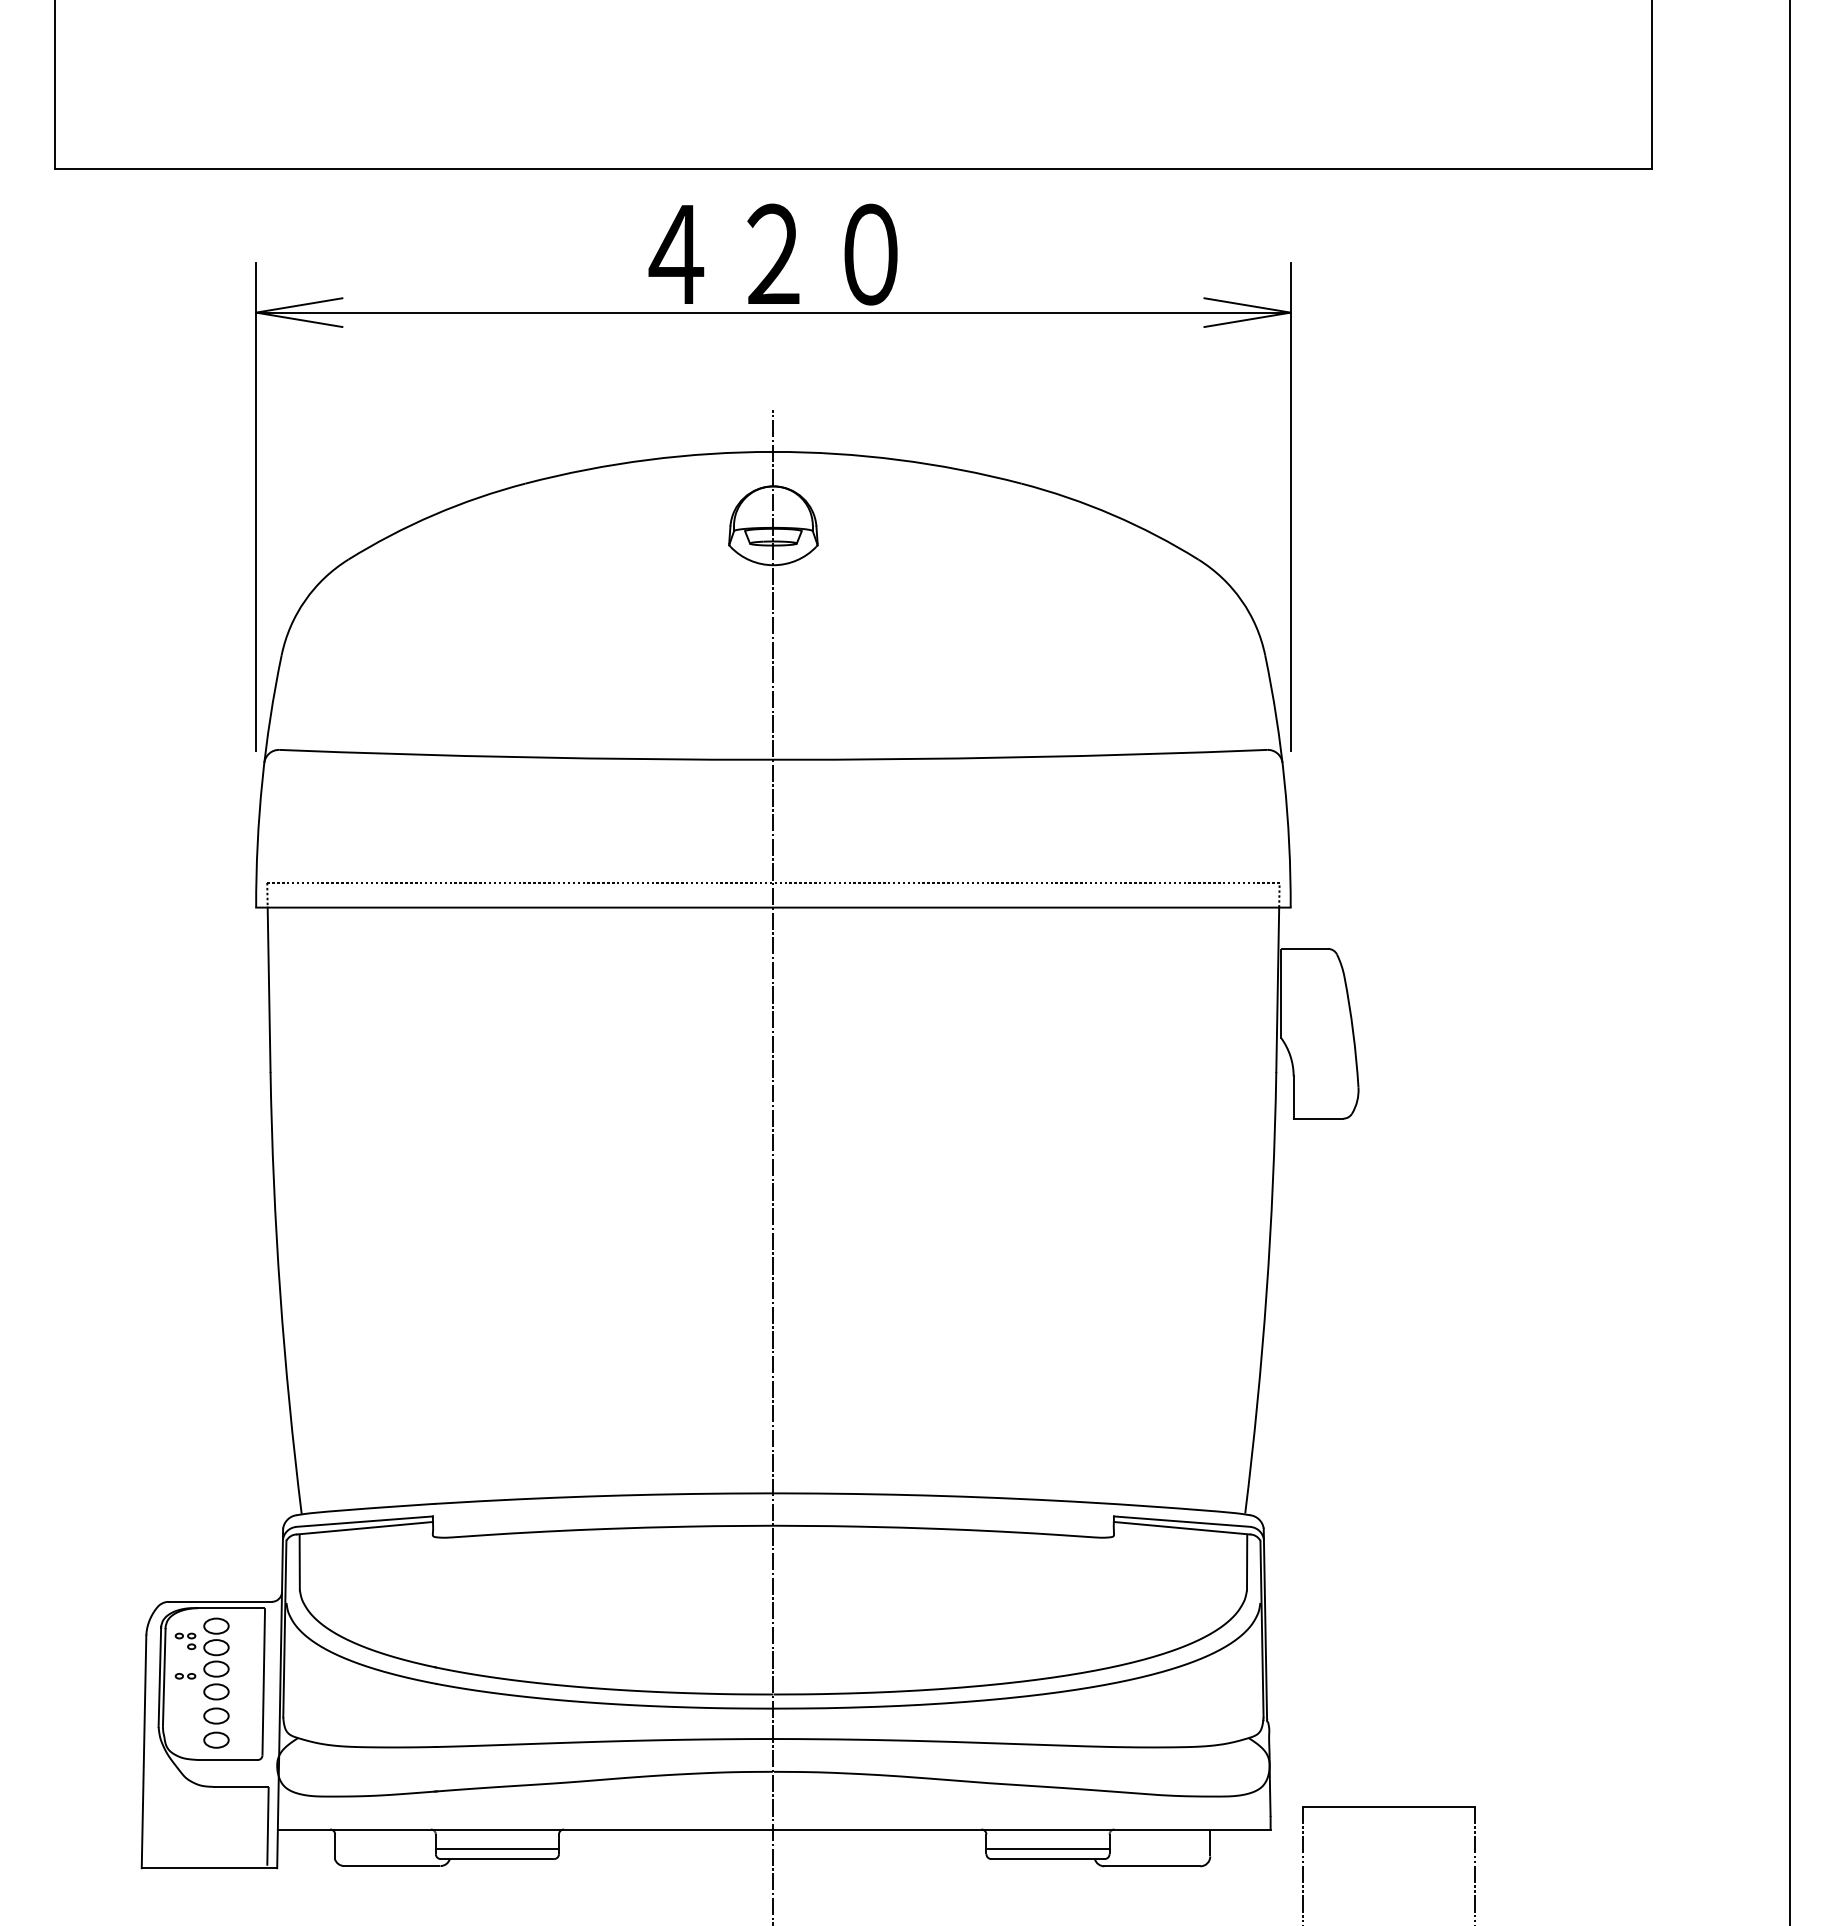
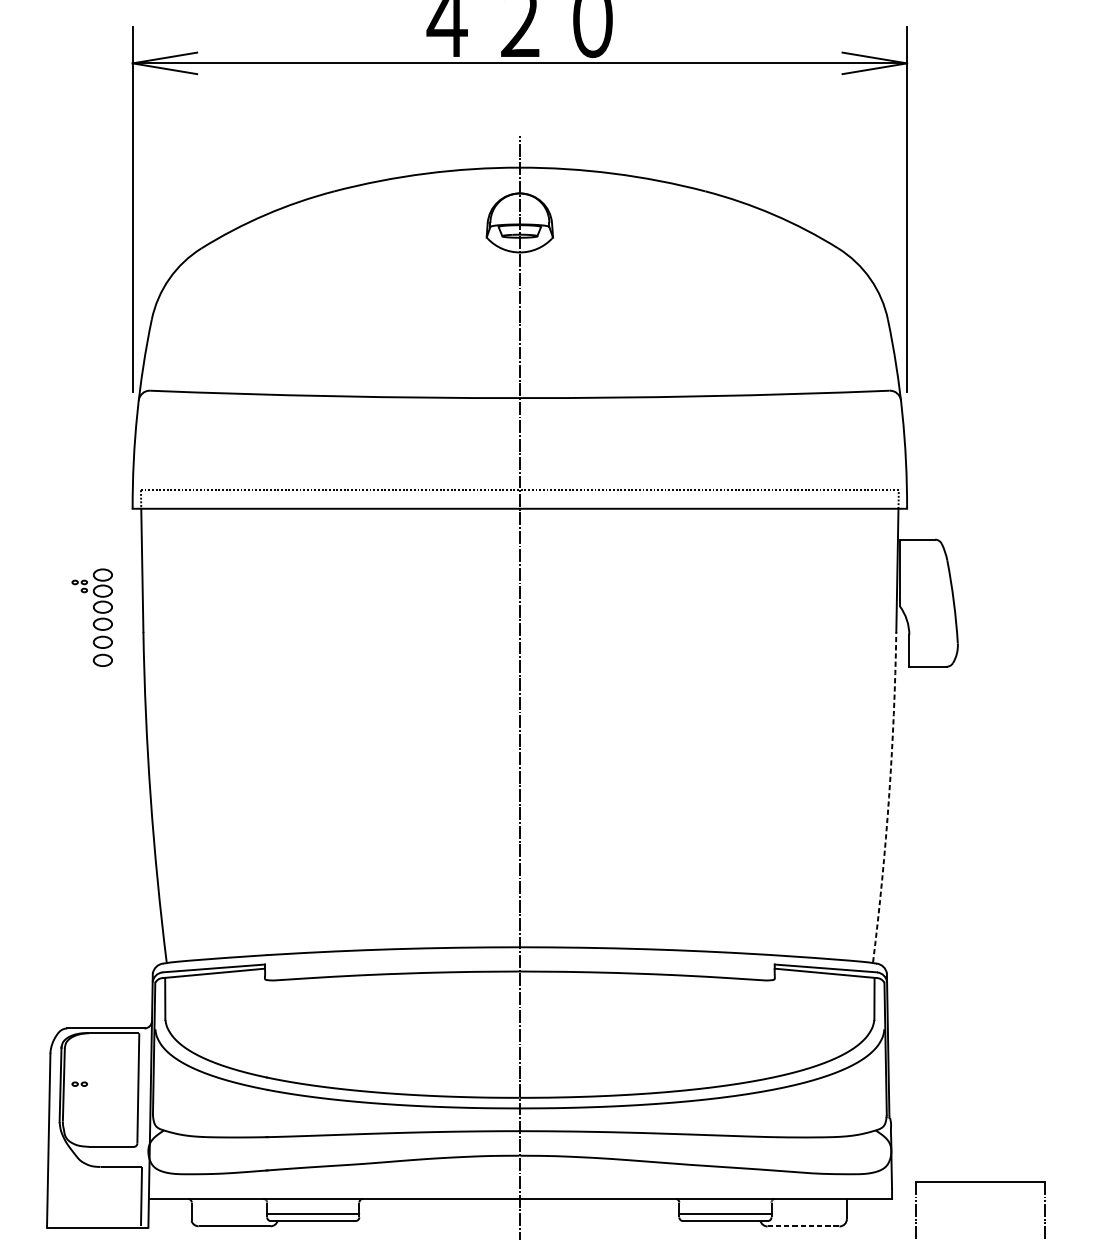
arc: (1266, 1293) -> (888, 797), solid -> dashed
part: (206, 1686) -> (95, 620), moved
line: (1152, 1866) -> (803, 1226), solid -> dashed

